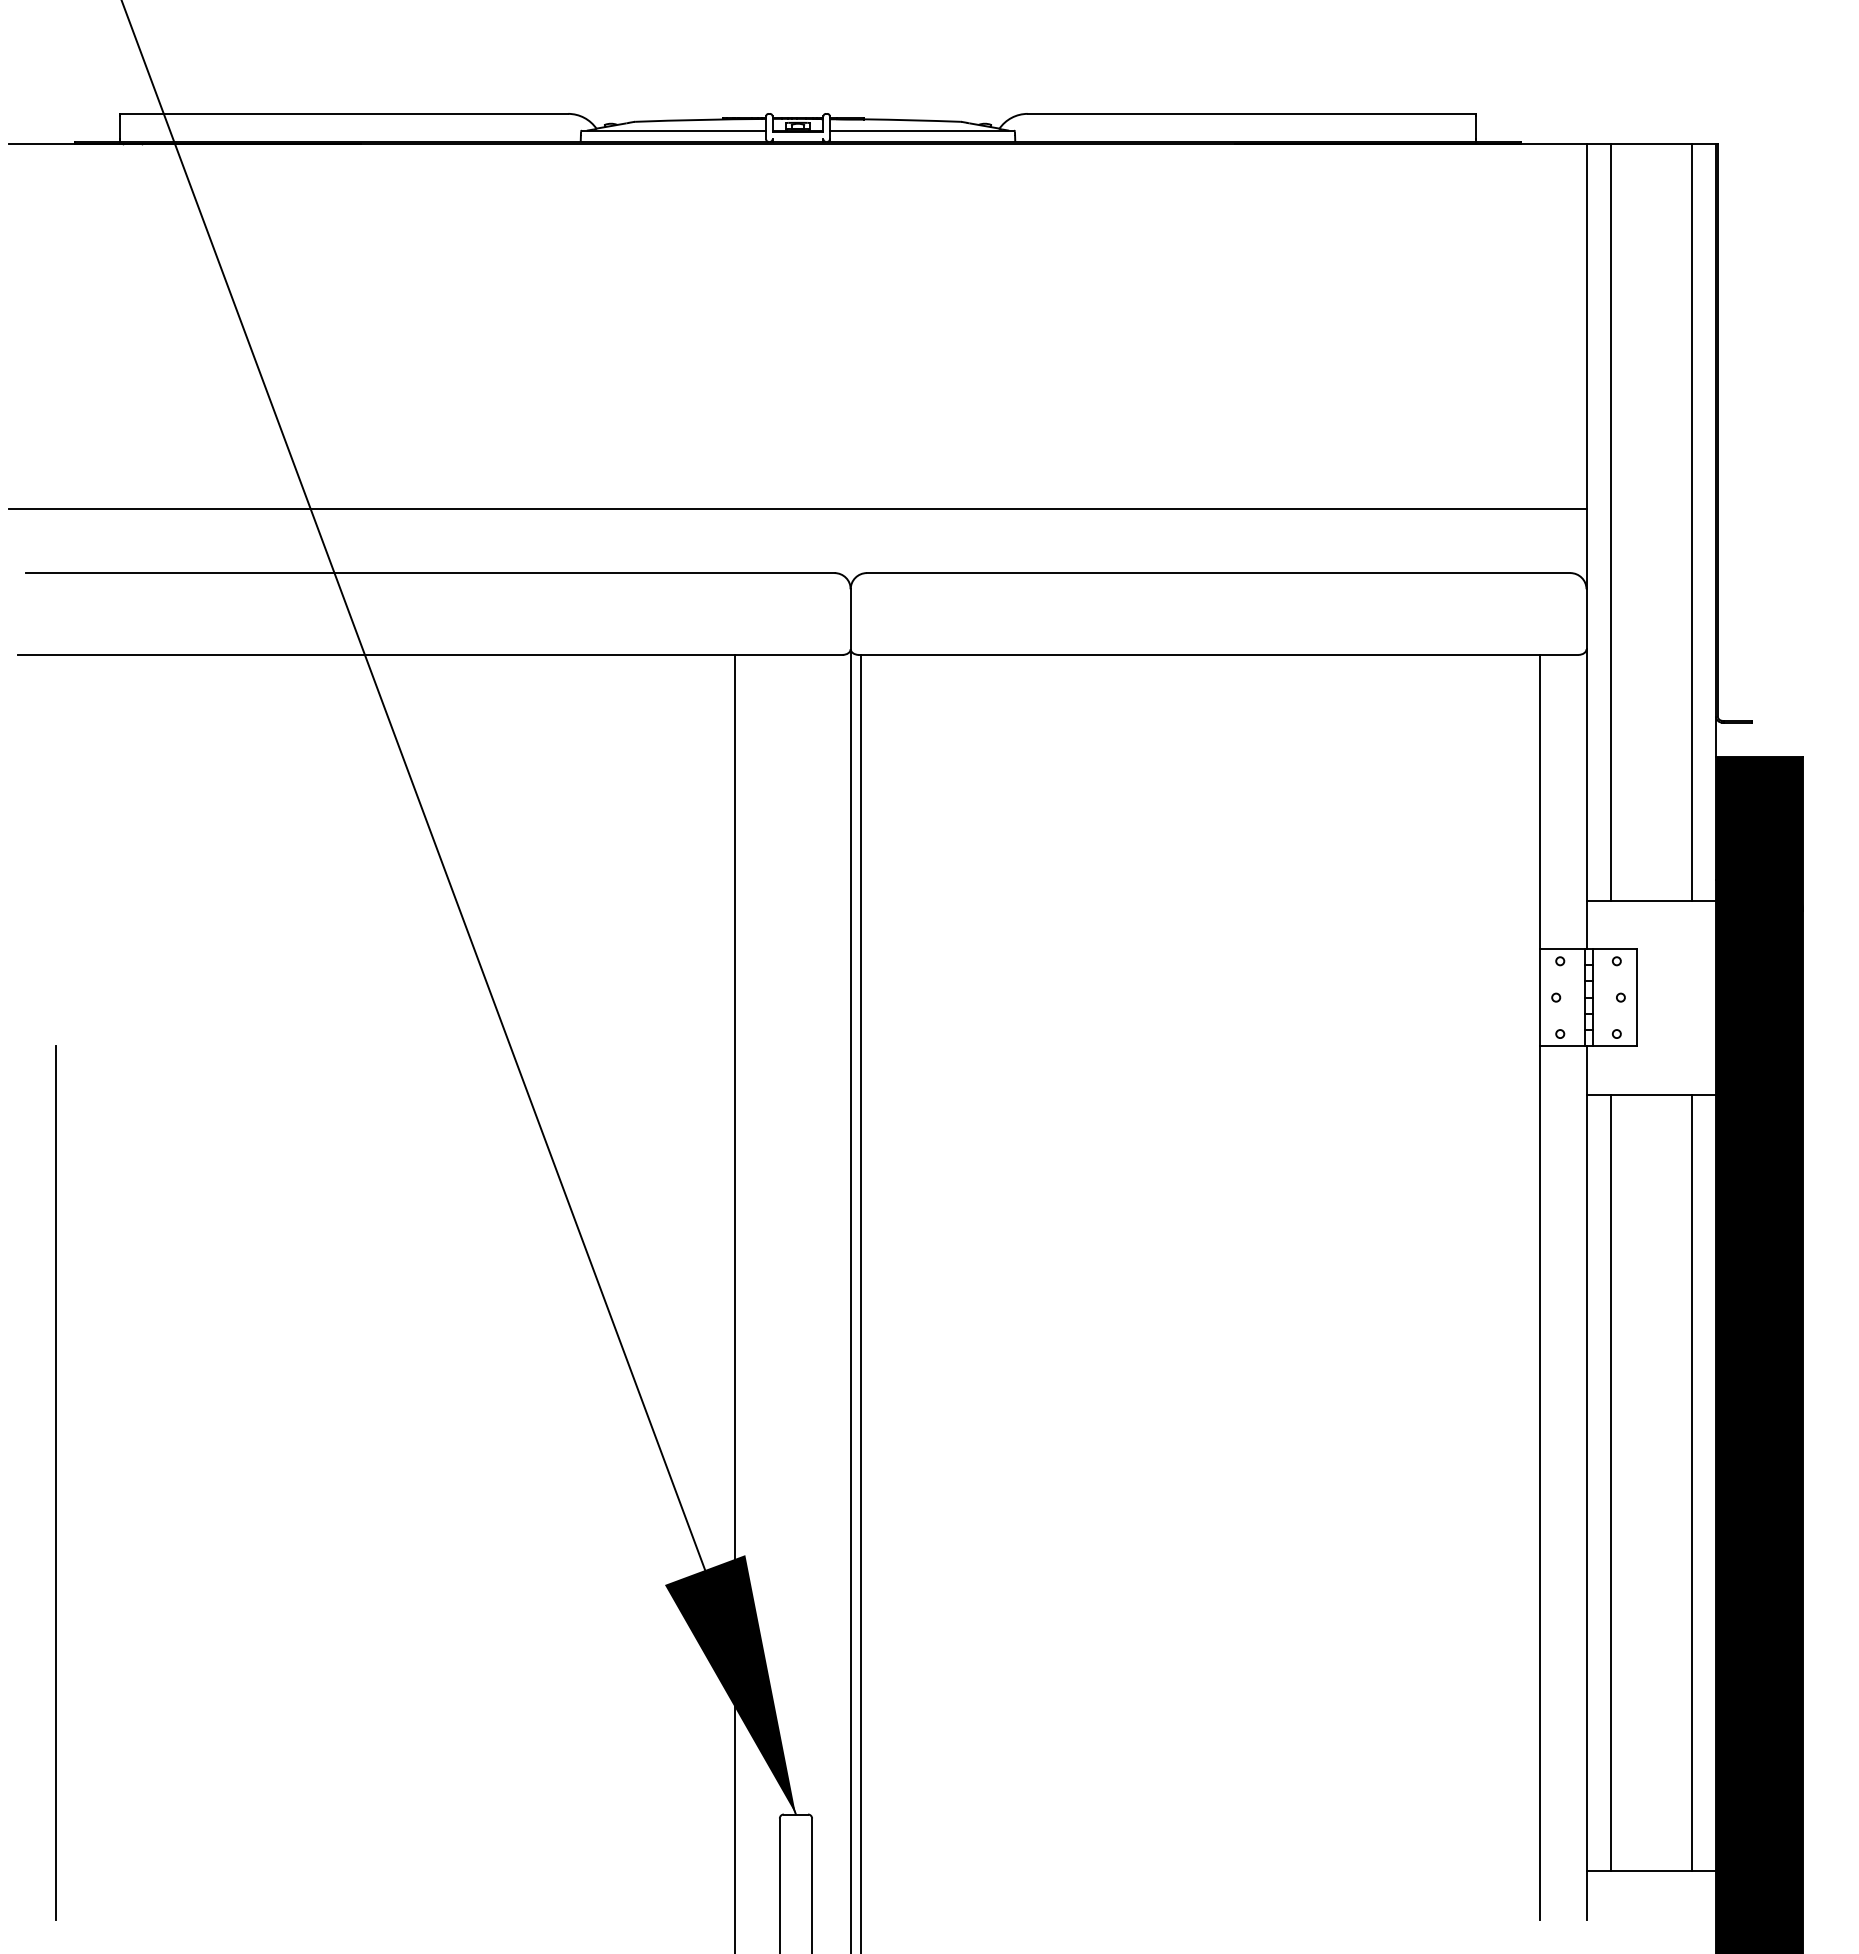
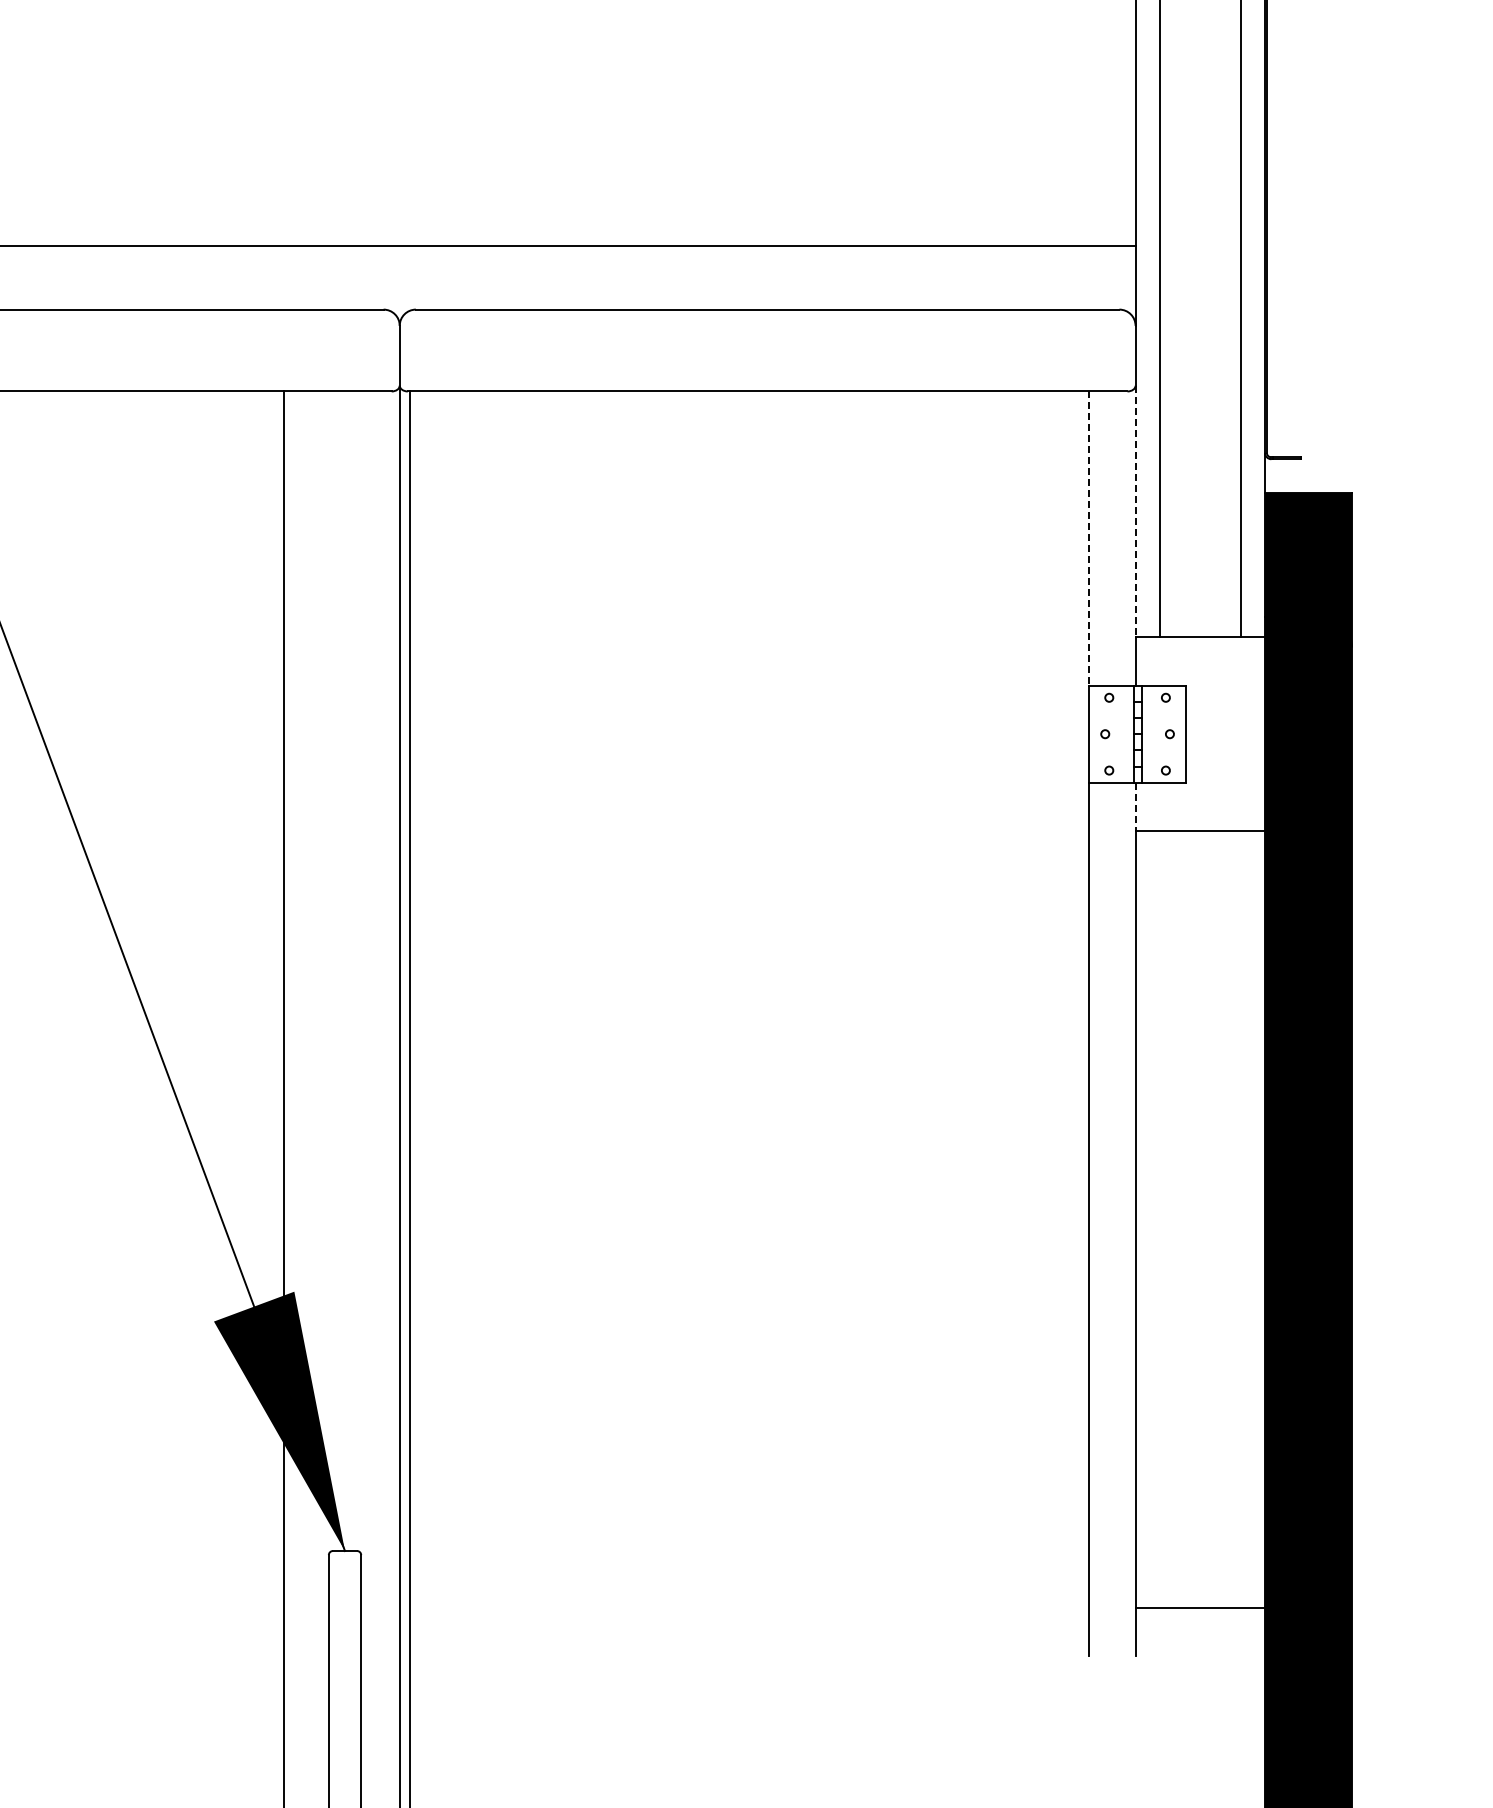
line: (1586, 774) -> (1135, 511), solid -> dashed
line: (1540, 802) -> (1089, 539), solid -> dashed
line: (1586, 1070) -> (1135, 807), solid -> dashed
line: (1610, 1482) -> (1159, 1219), removed
line: (1691, 1482) -> (1240, 1219), removed

